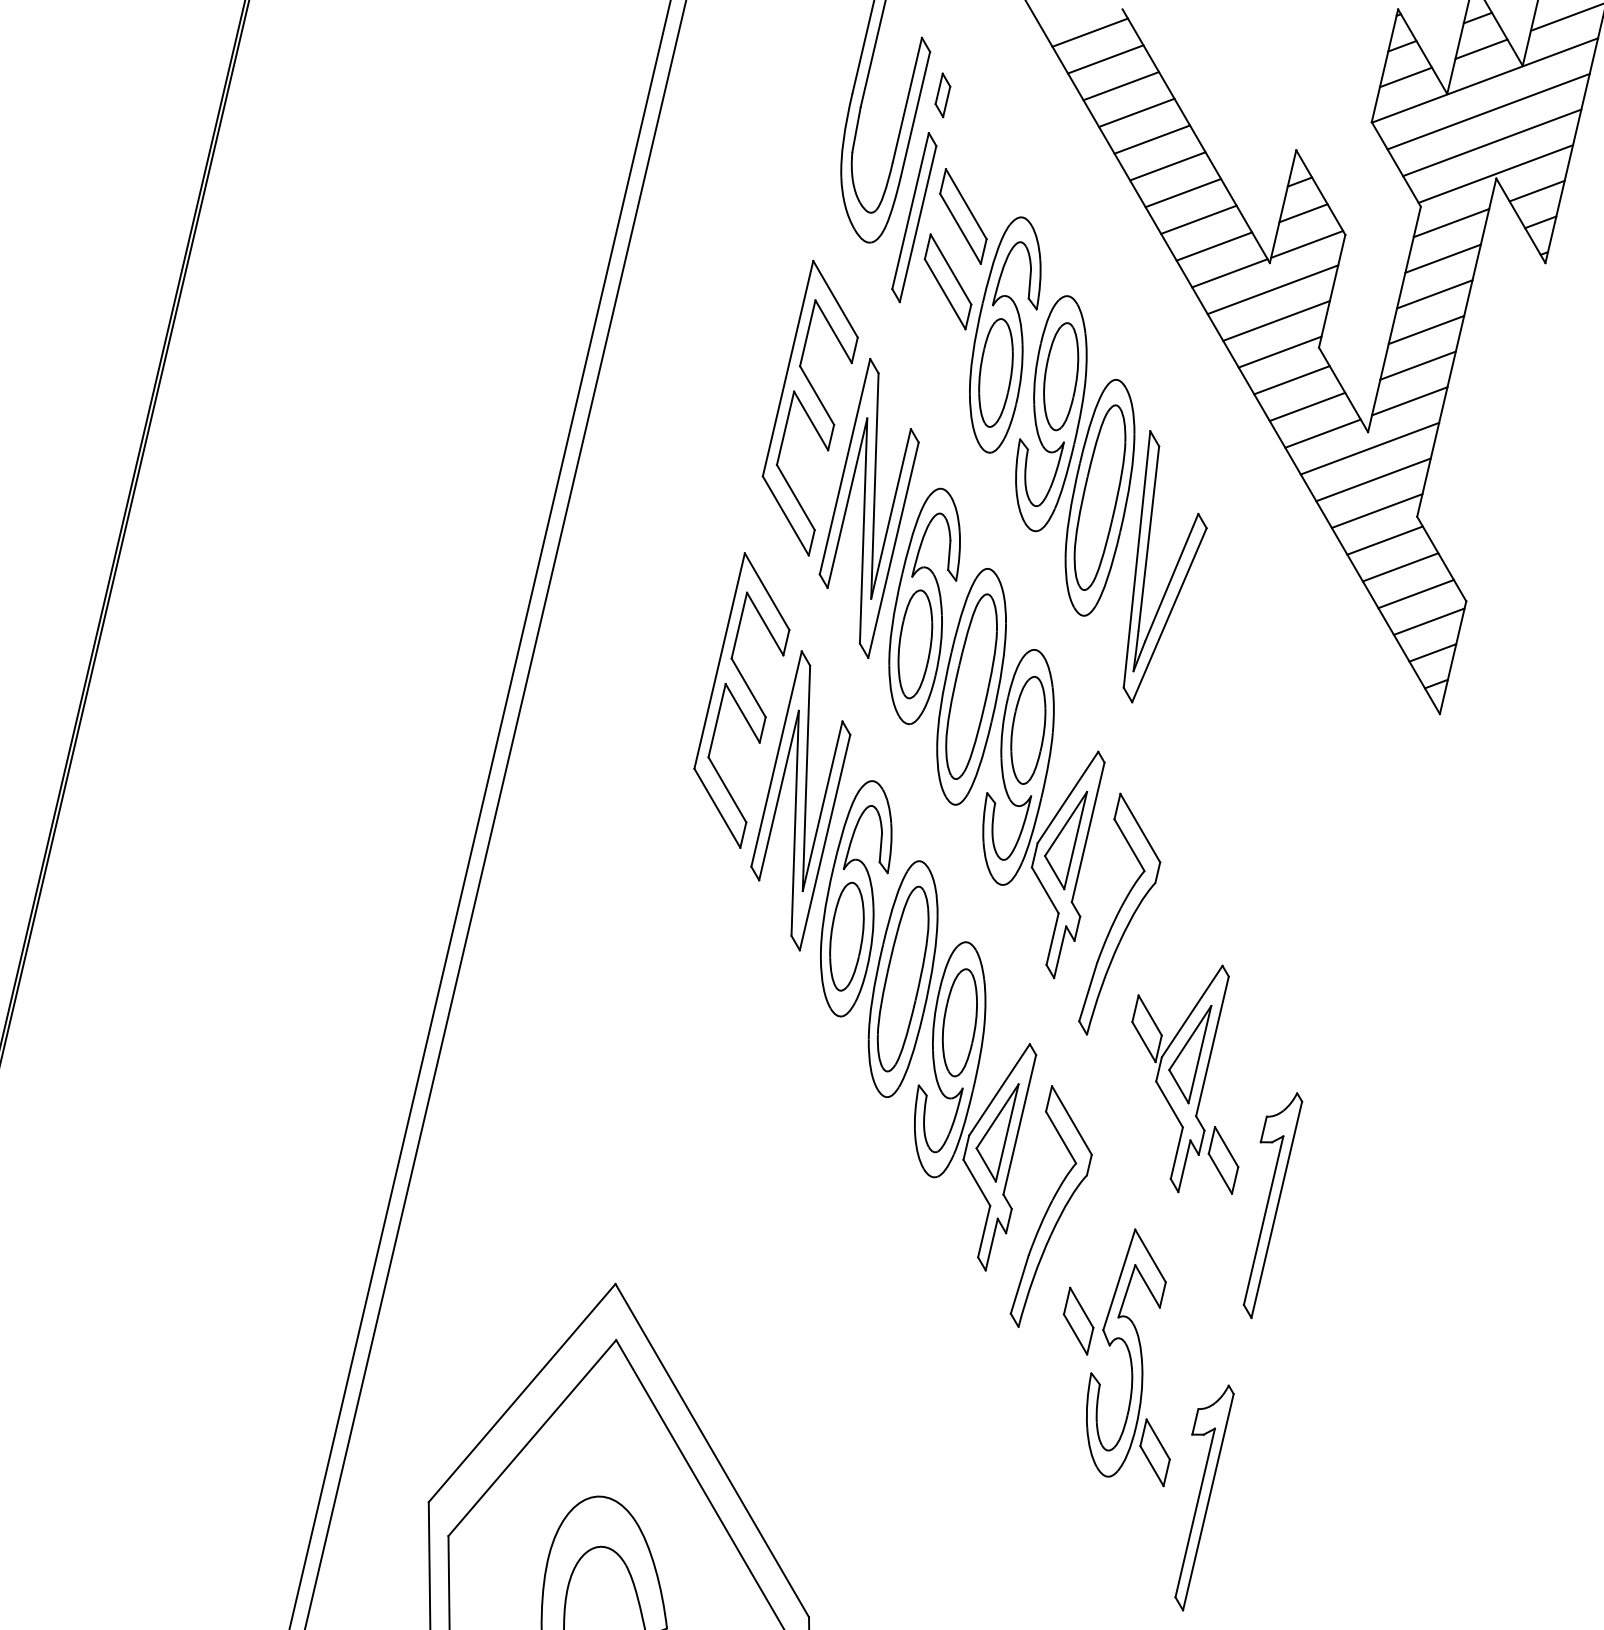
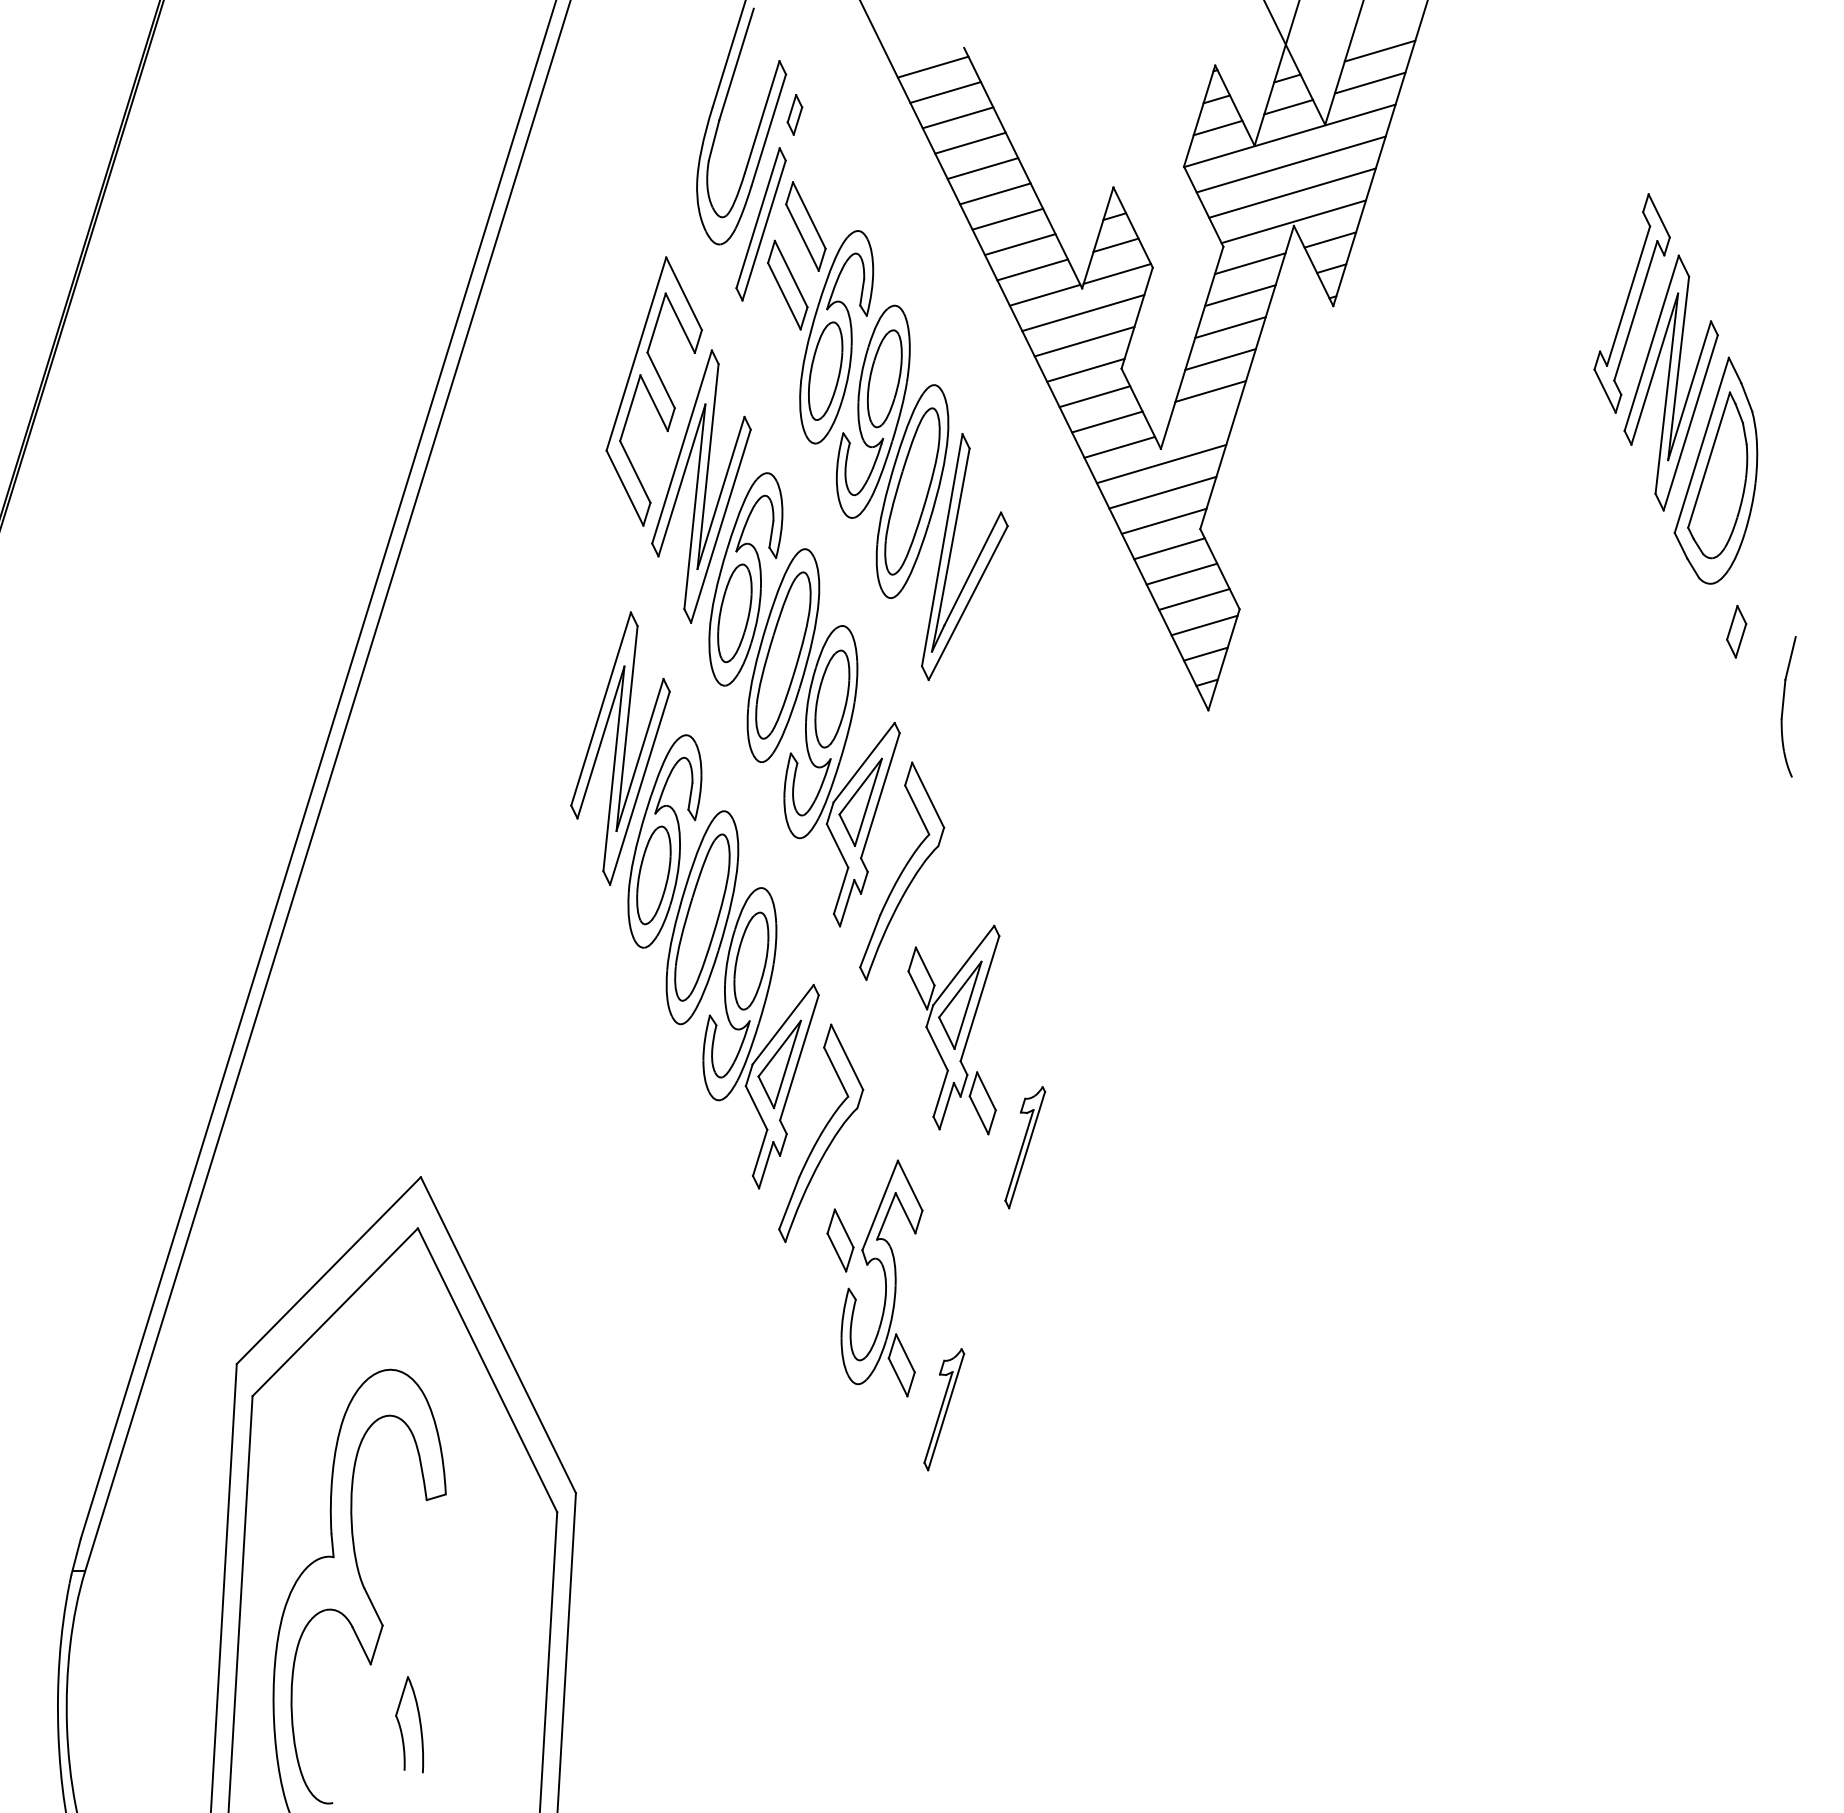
line: (1409, 400) -> (1200, 422), removed
part: (741, 700) -> (572, 653), removed
part: (1273, 1205) -> (1025, 1147), size x0.6
part: (1205, 1497) -> (944, 1409), size x0.6

